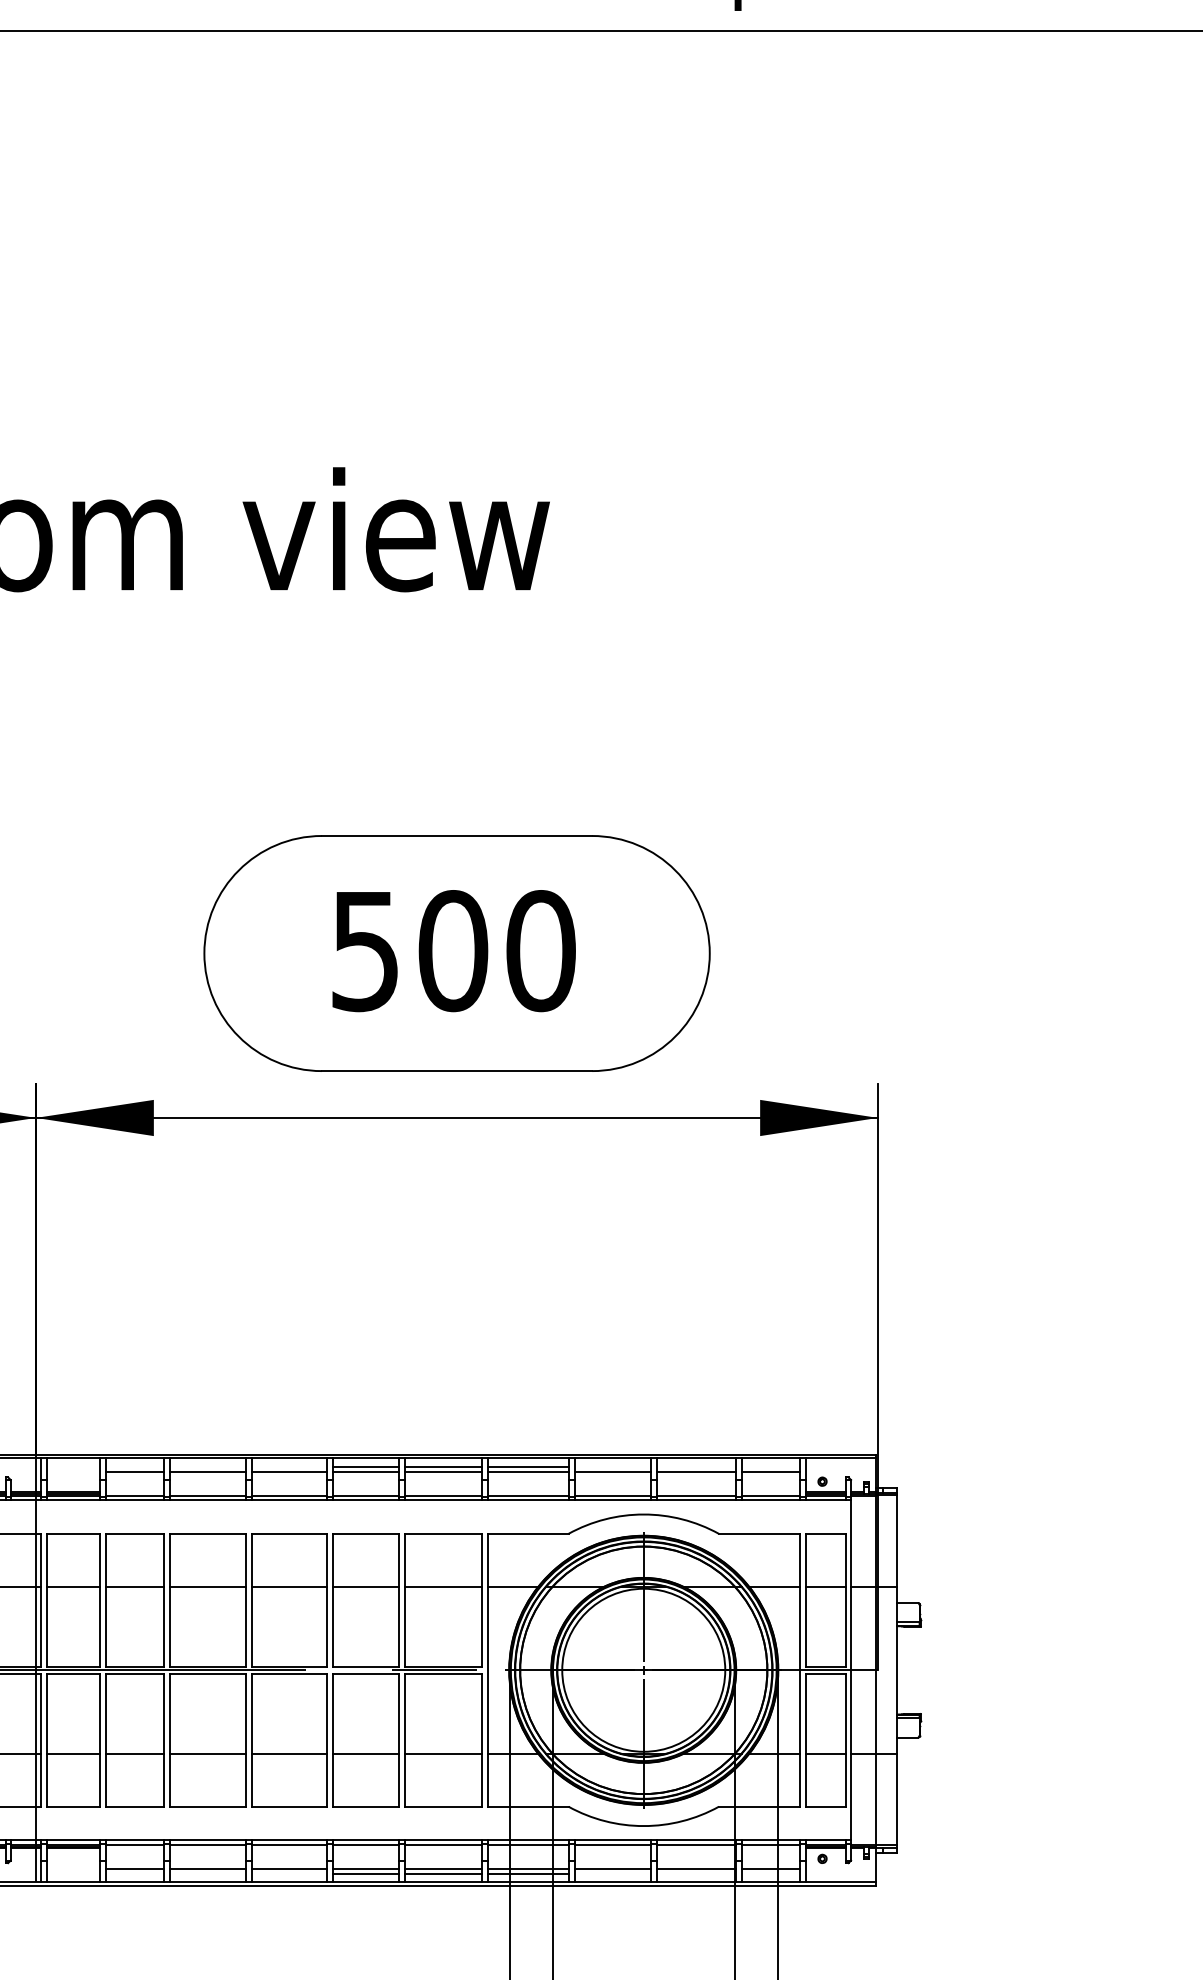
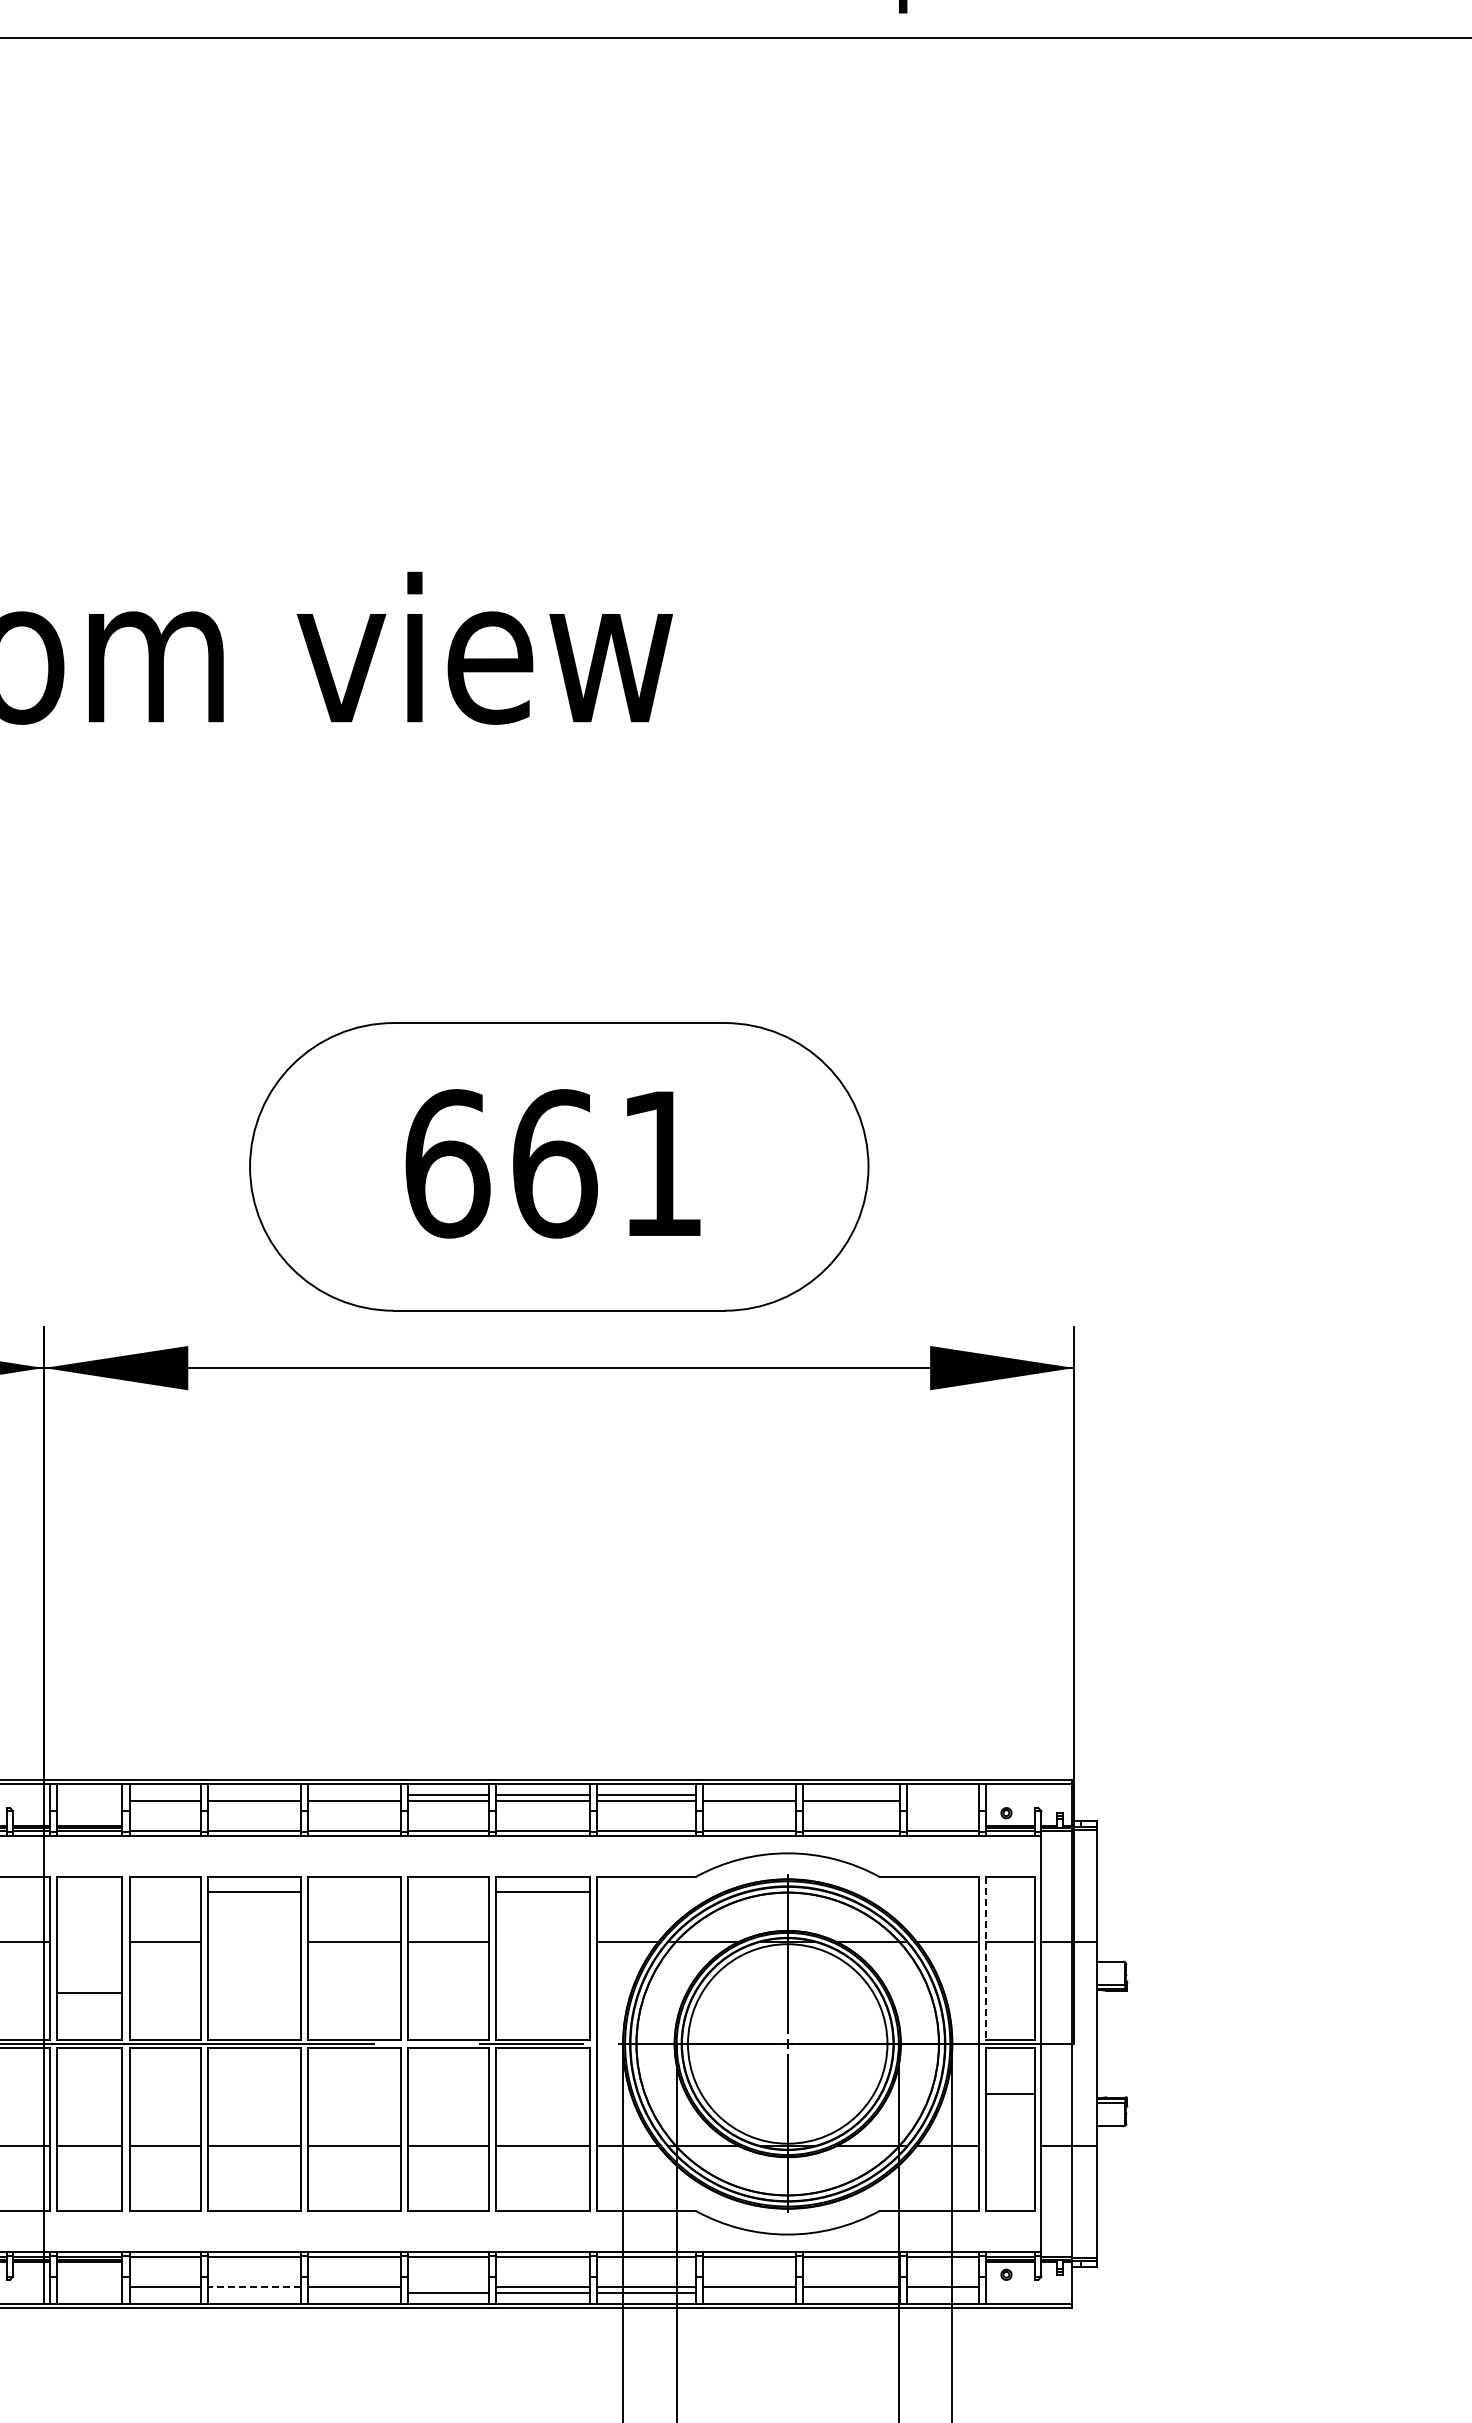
text: (453, 950) -> (554, 1163), 500 -> 661
line: (770, 1471) -> (942, 1800), removed
line: (73, 1586) -> (89, 1992), moved
line: (207, 1586) -> (253, 1891), moved
line: (443, 1586) -> (542, 1891), moved
line: (805, 1600) -> (985, 1958), solid -> dashed
line: (825, 1753) -> (1010, 2093), moved
line: (207, 1869) -> (253, 2287), solid -> dashed
line: (365, 1869) -> (447, 2287), removed

